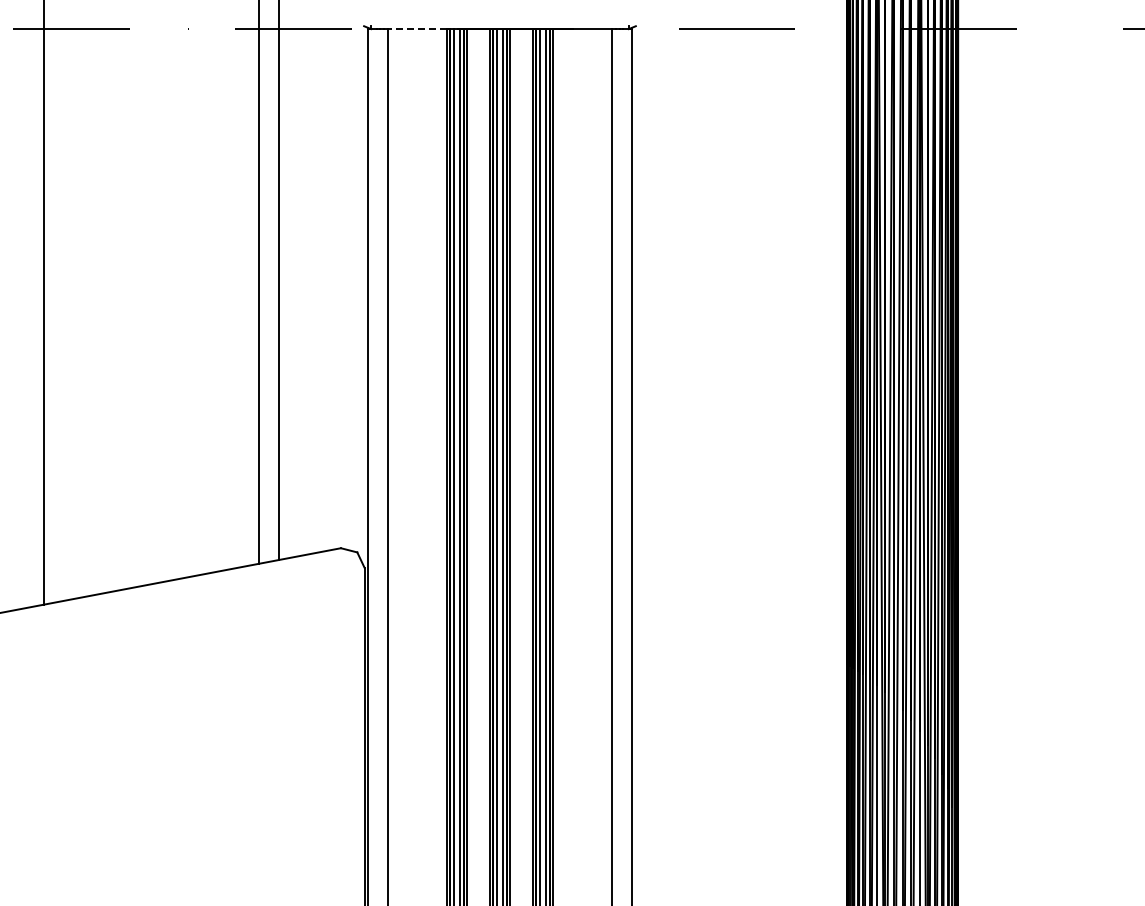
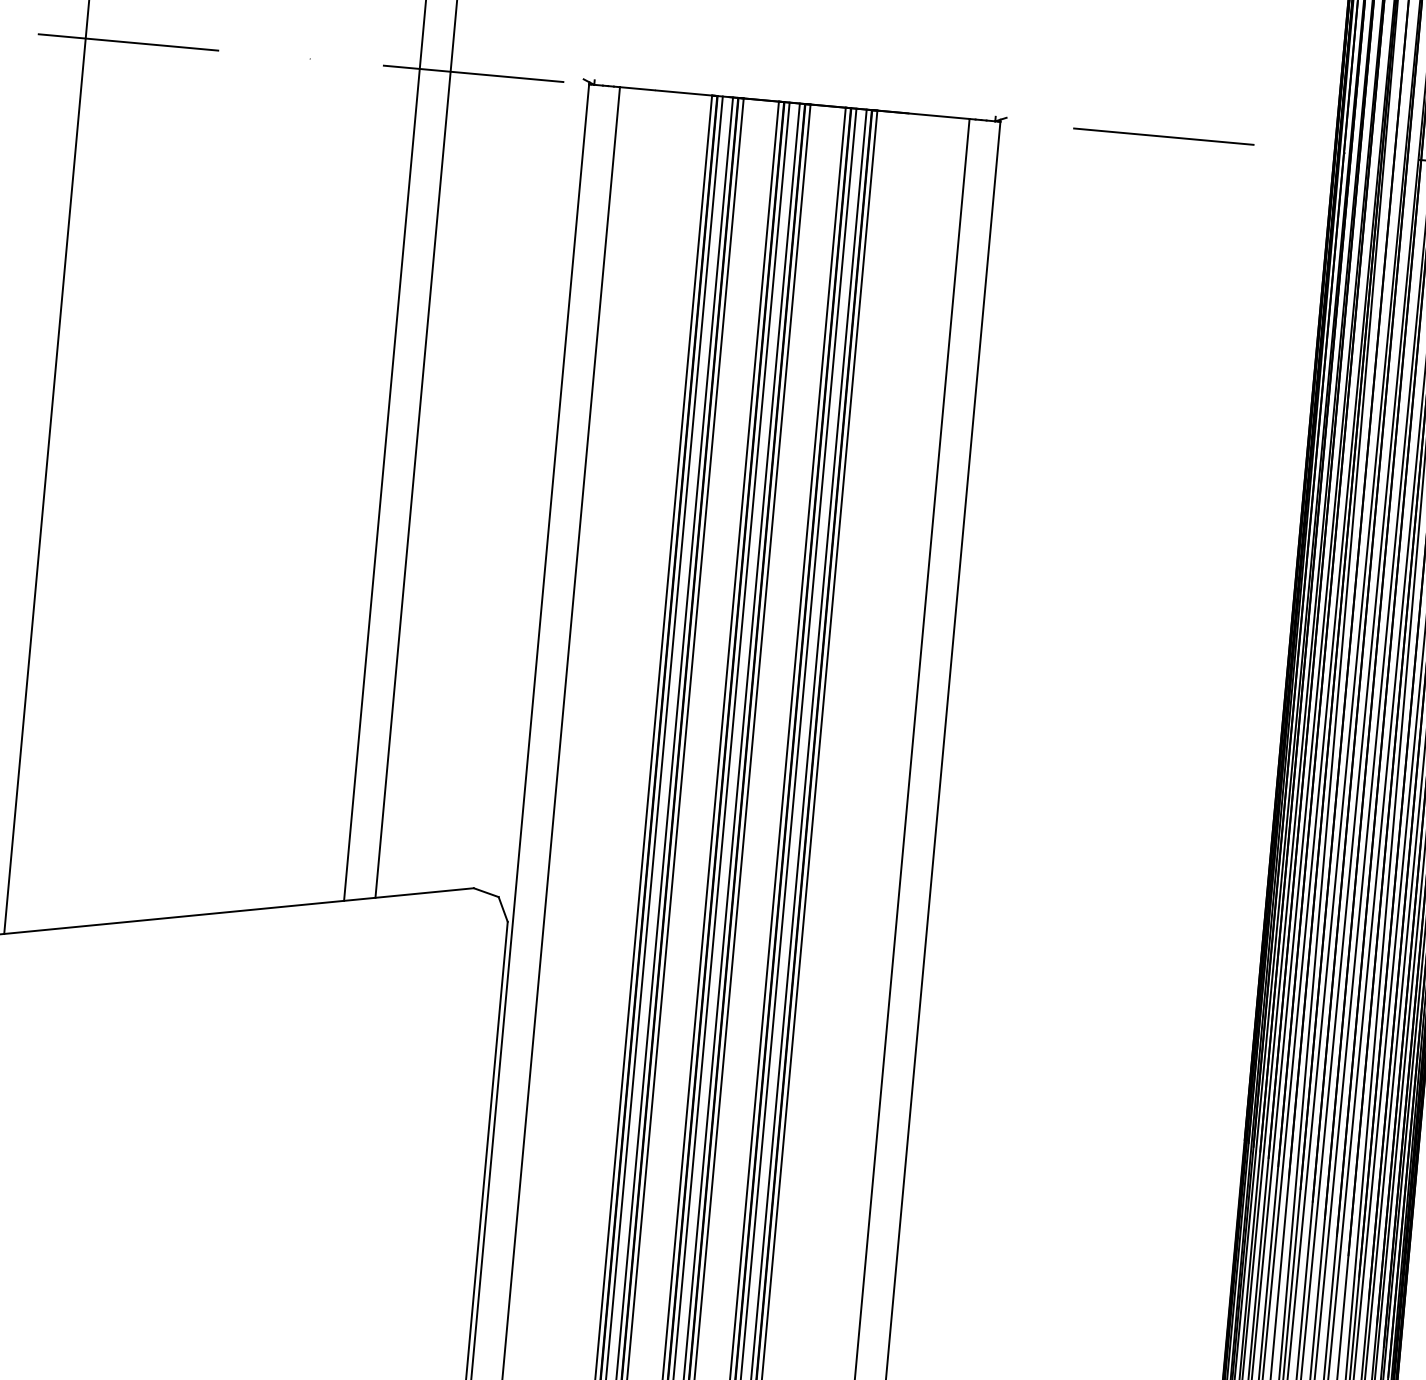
line: (417, 29) -> (666, 91), dashed -> solid

